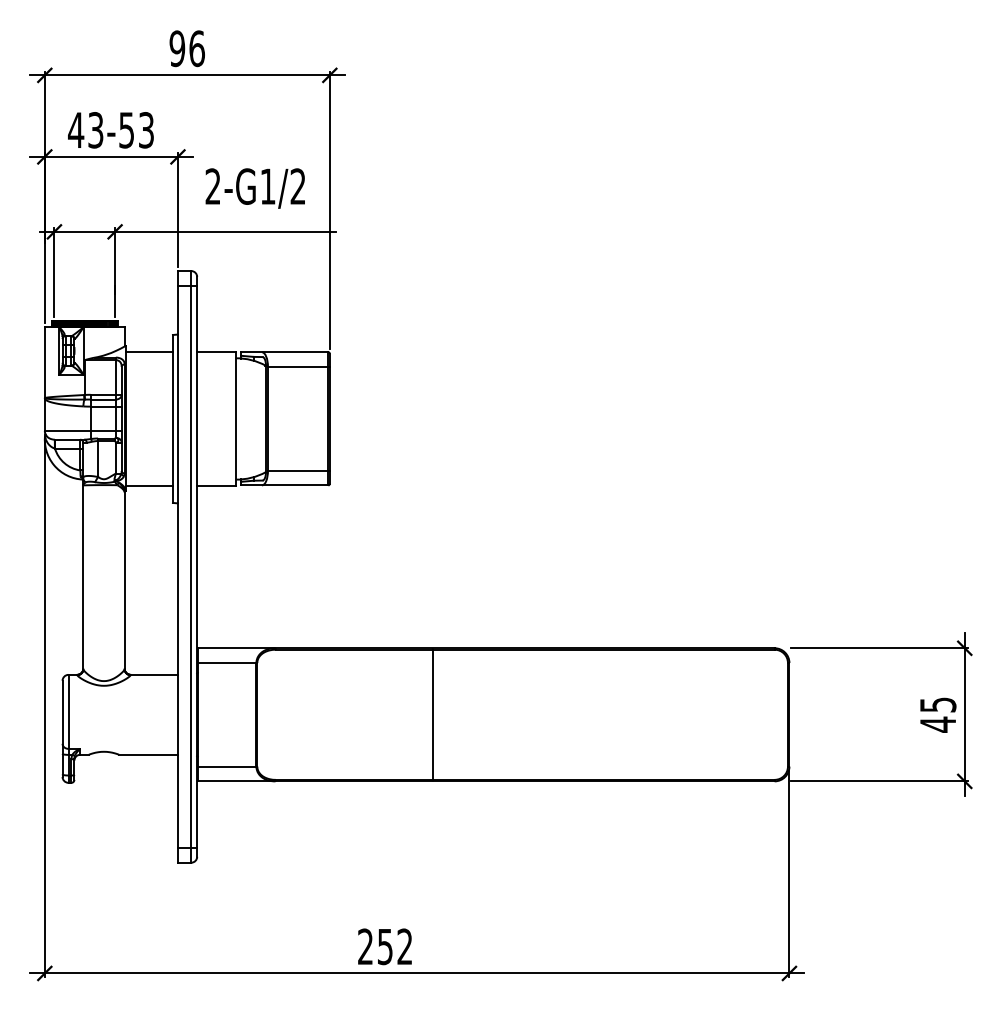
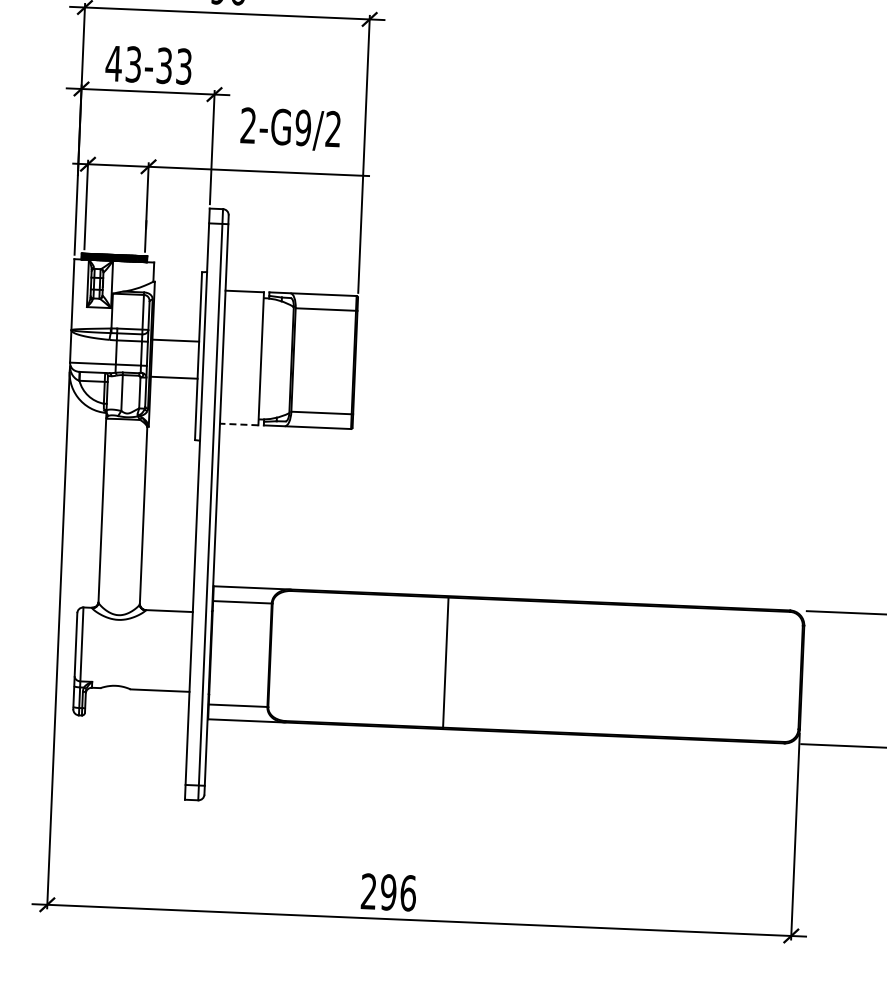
text: (126, 129) -> (164, 65), 43-53 -> 43-33
text: (267, 186) -> (302, 127), 2-G1/2 -> 2-G9/2
line: (149, 352) -> (175, 340), moved
line: (149, 485) -> (174, 377), moved
line: (215, 485) -> (238, 424), solid -> dashed
text: (394, 946) -> (397, 892), 252 -> 296

